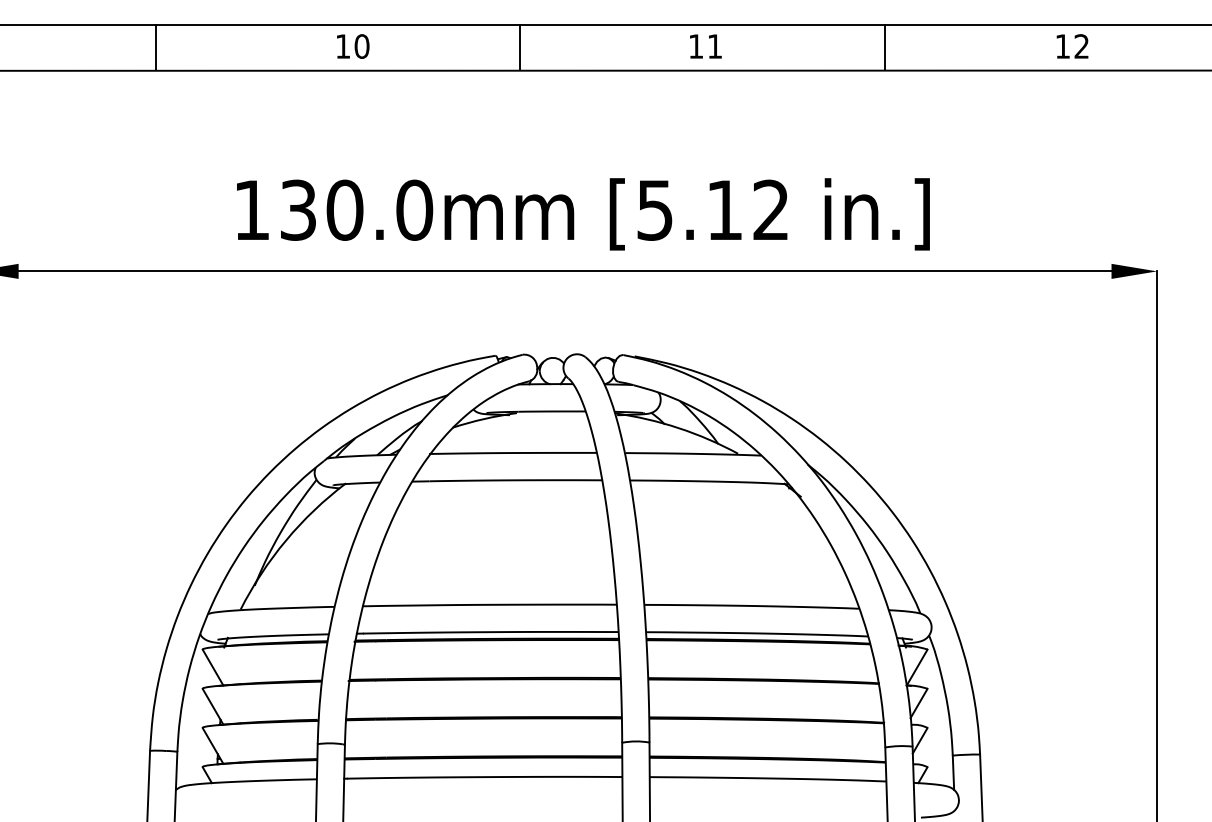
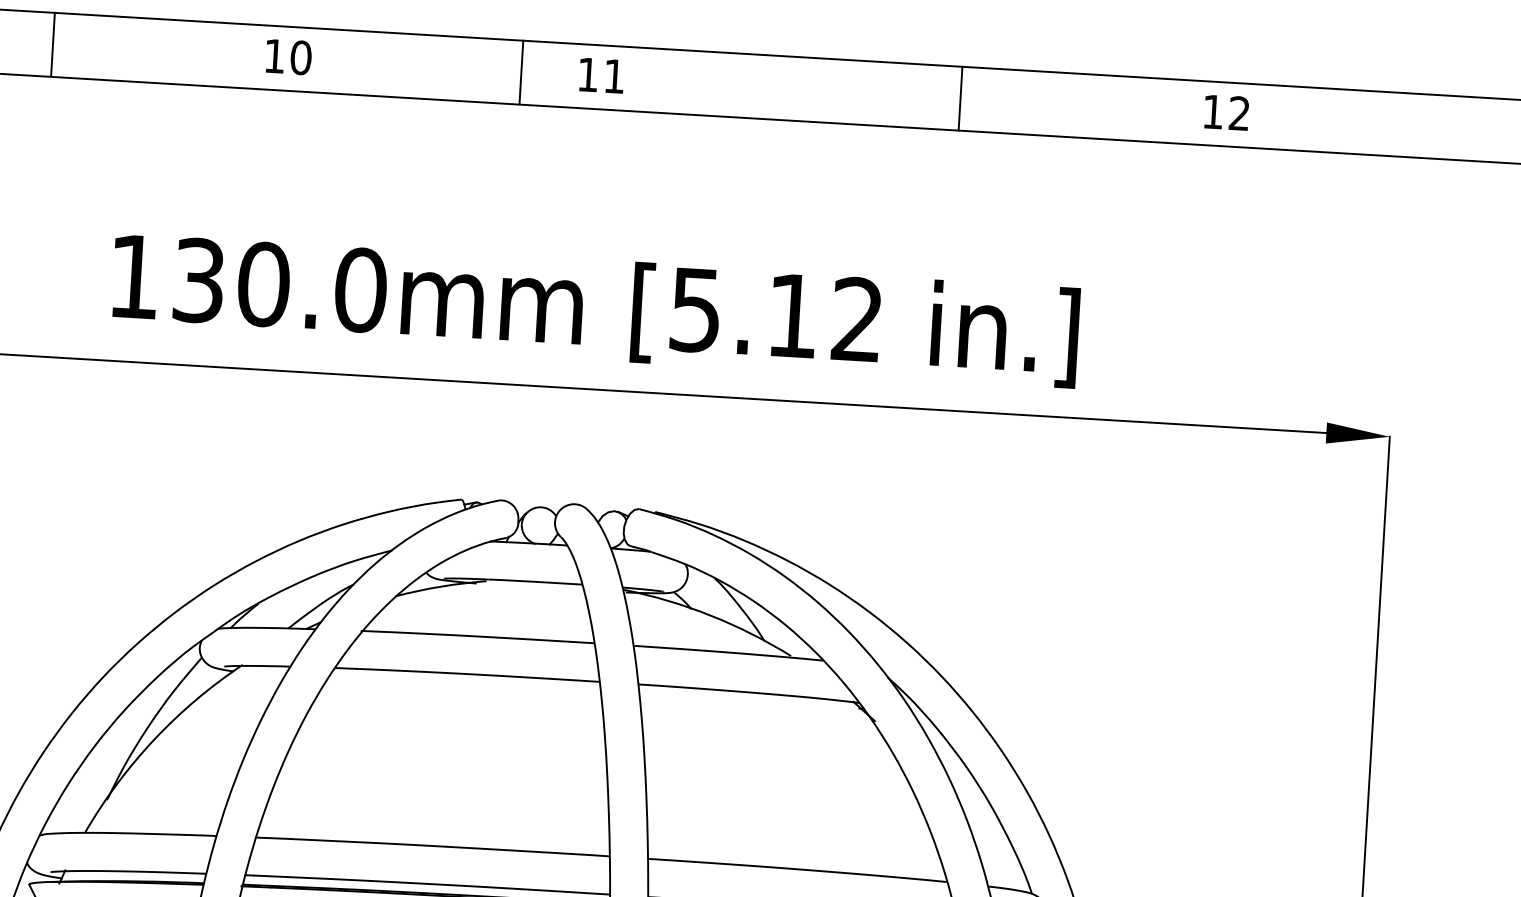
text: (705, 46) -> (601, 75), moved
text: (1072, 46) -> (1226, 112), moved
line: (155, 47) -> (52, 44), moved
line: (884, 47) -> (960, 98), moved

